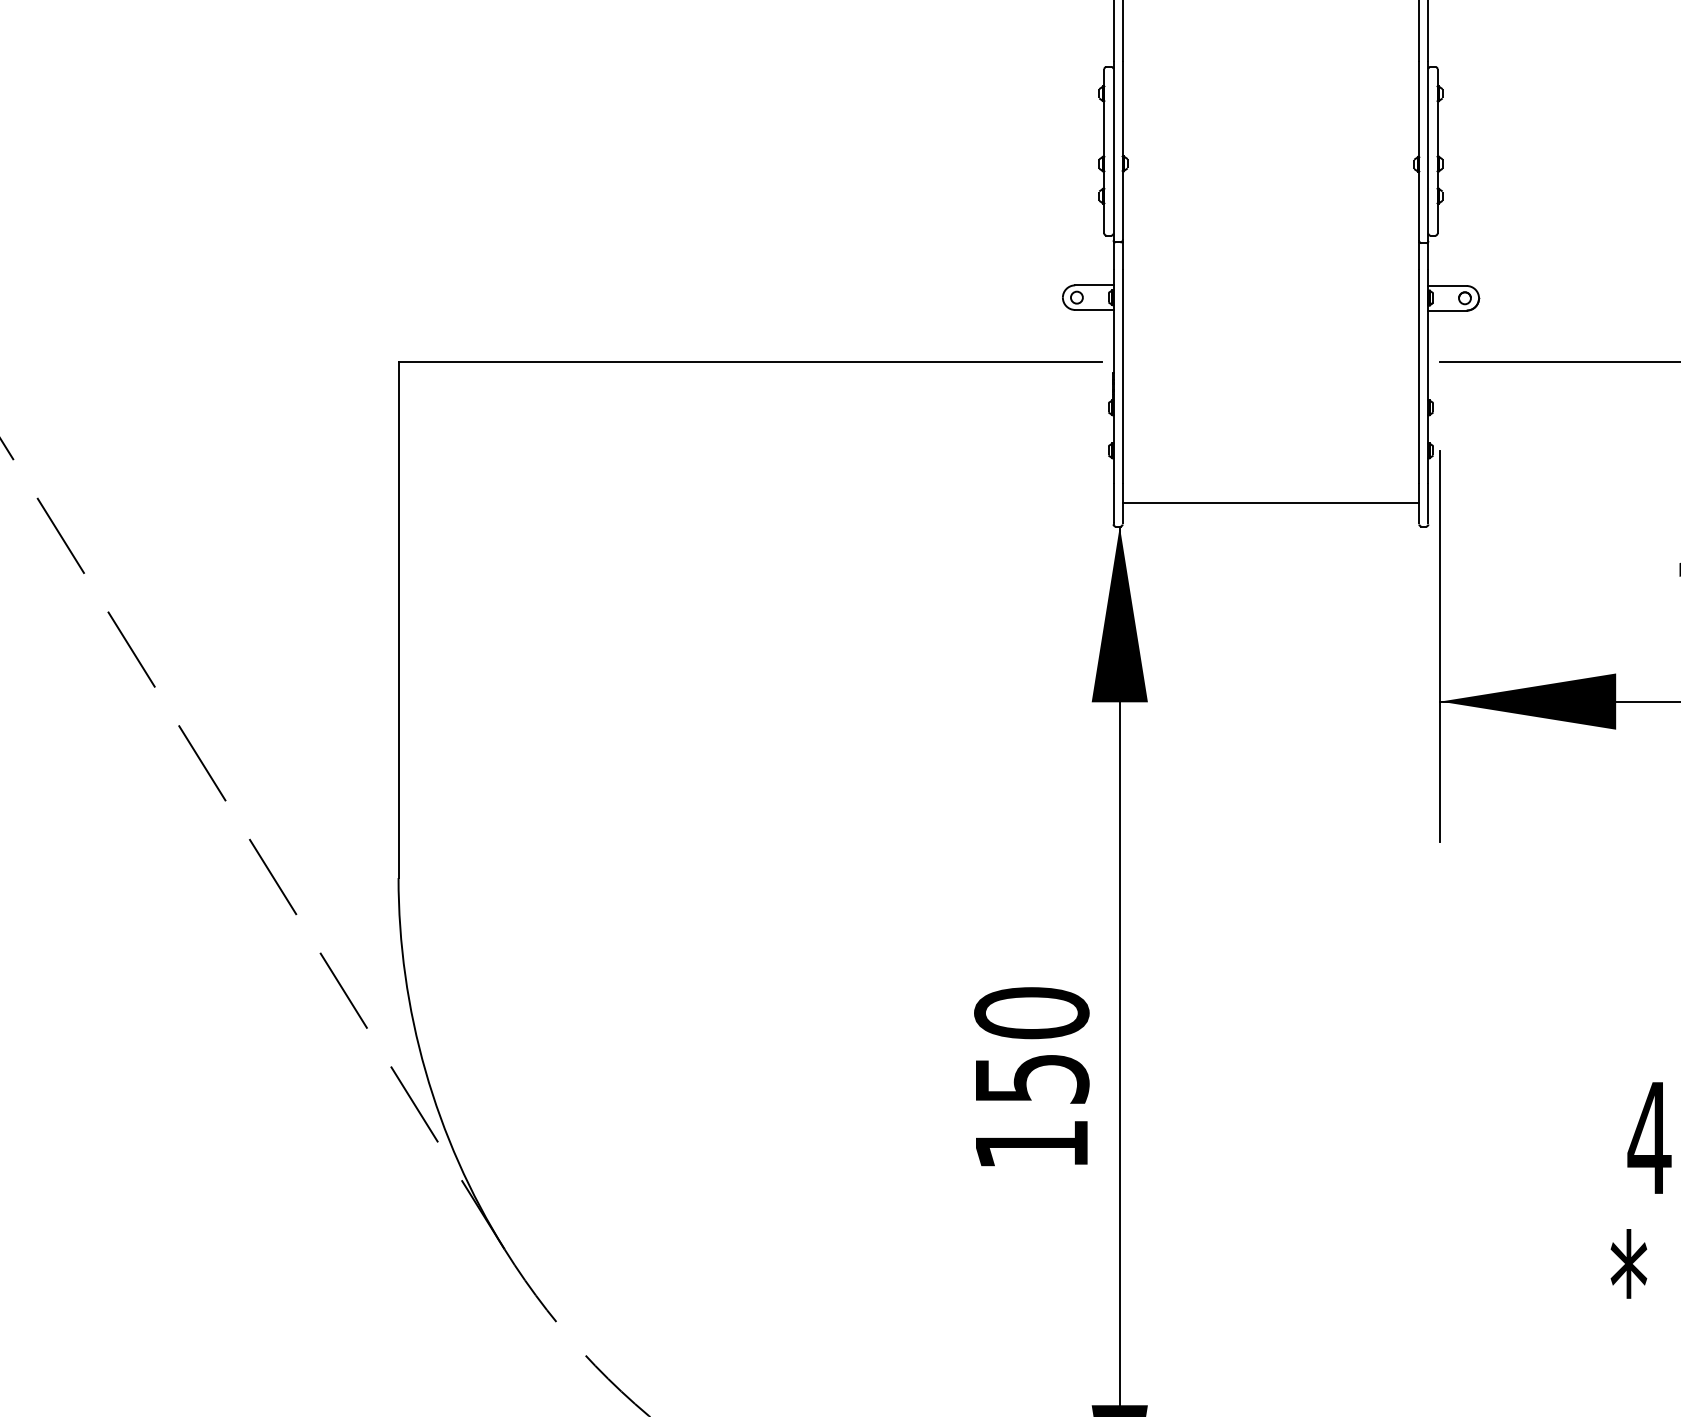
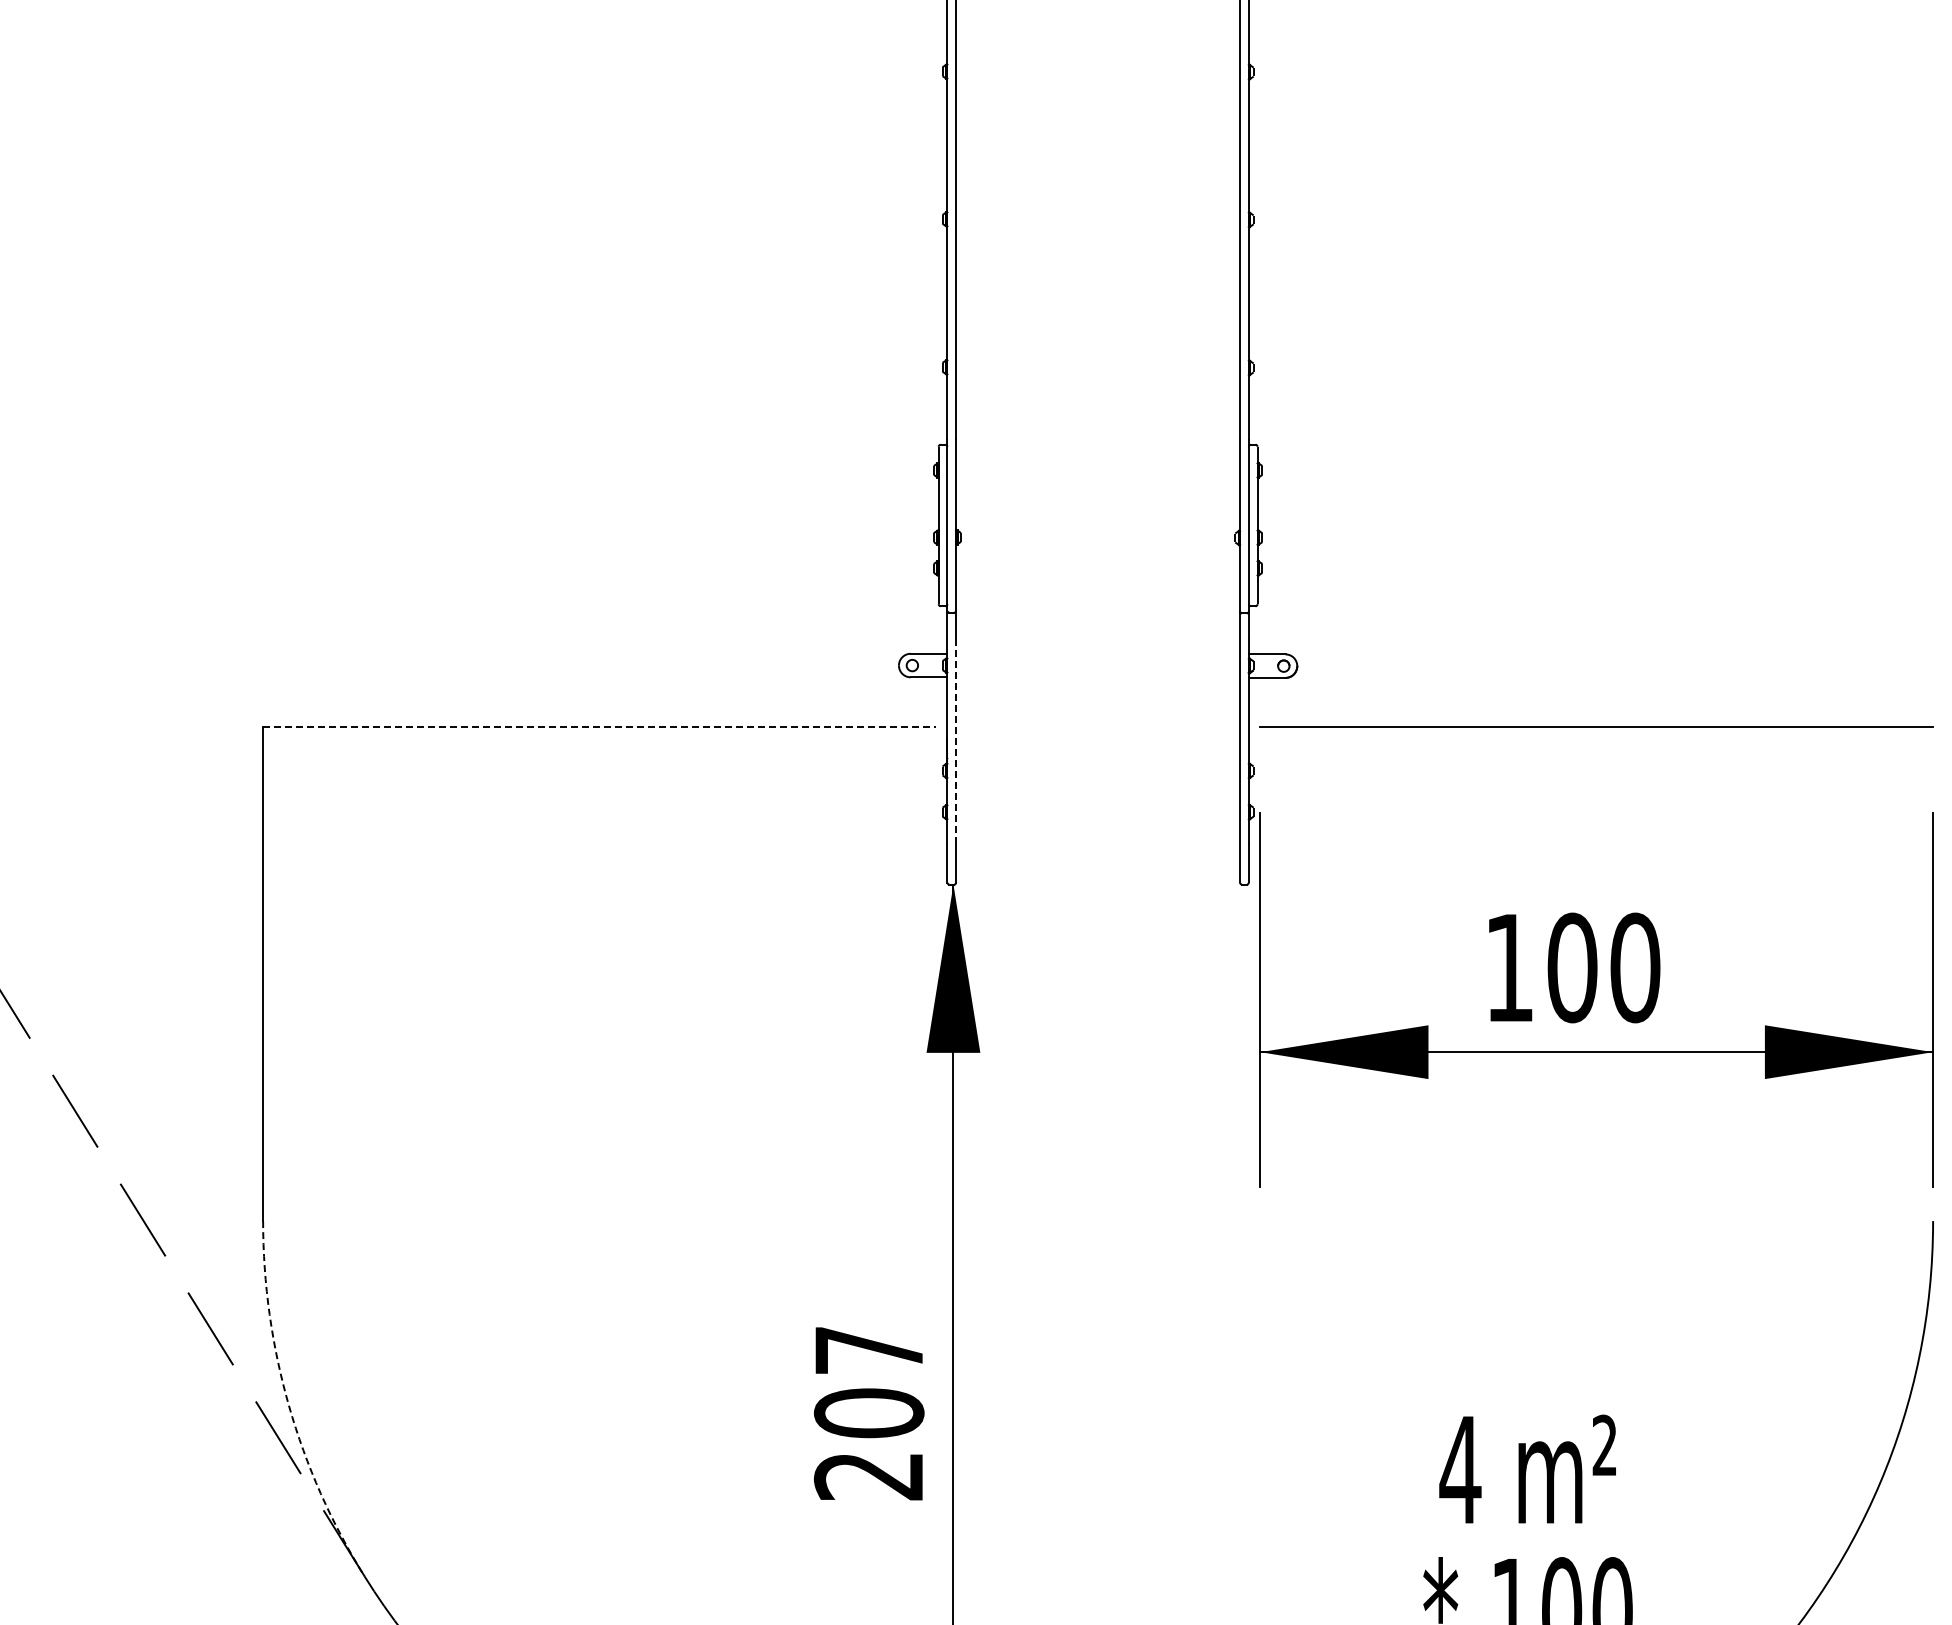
line: (751, 362) -> (600, 727), solid -> dashed
line: (1123, 375) -> (956, 740), solid -> dashed
line: (1271, 502) -> (1098, 861), removed
arc: (425, 1070) -> (288, 1405), solid -> dashed
text: (1031, 1078) -> (868, 1412), 150 -> 207

